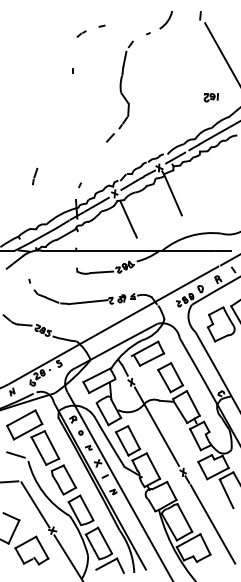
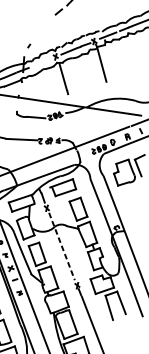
line: (96, 204) -> (40, 63), removed
line: (157, 426) -> (62, 246), solid -> dashed

